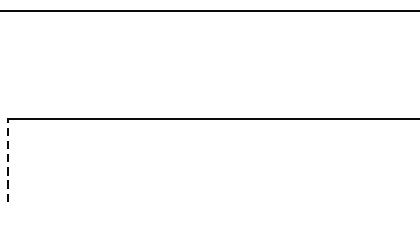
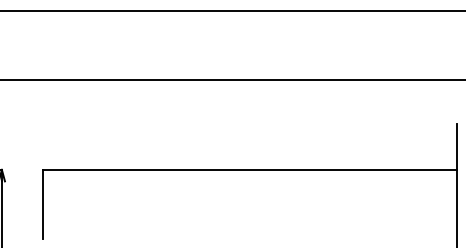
line: (8, 160) -> (43, 204), dashed -> solid

